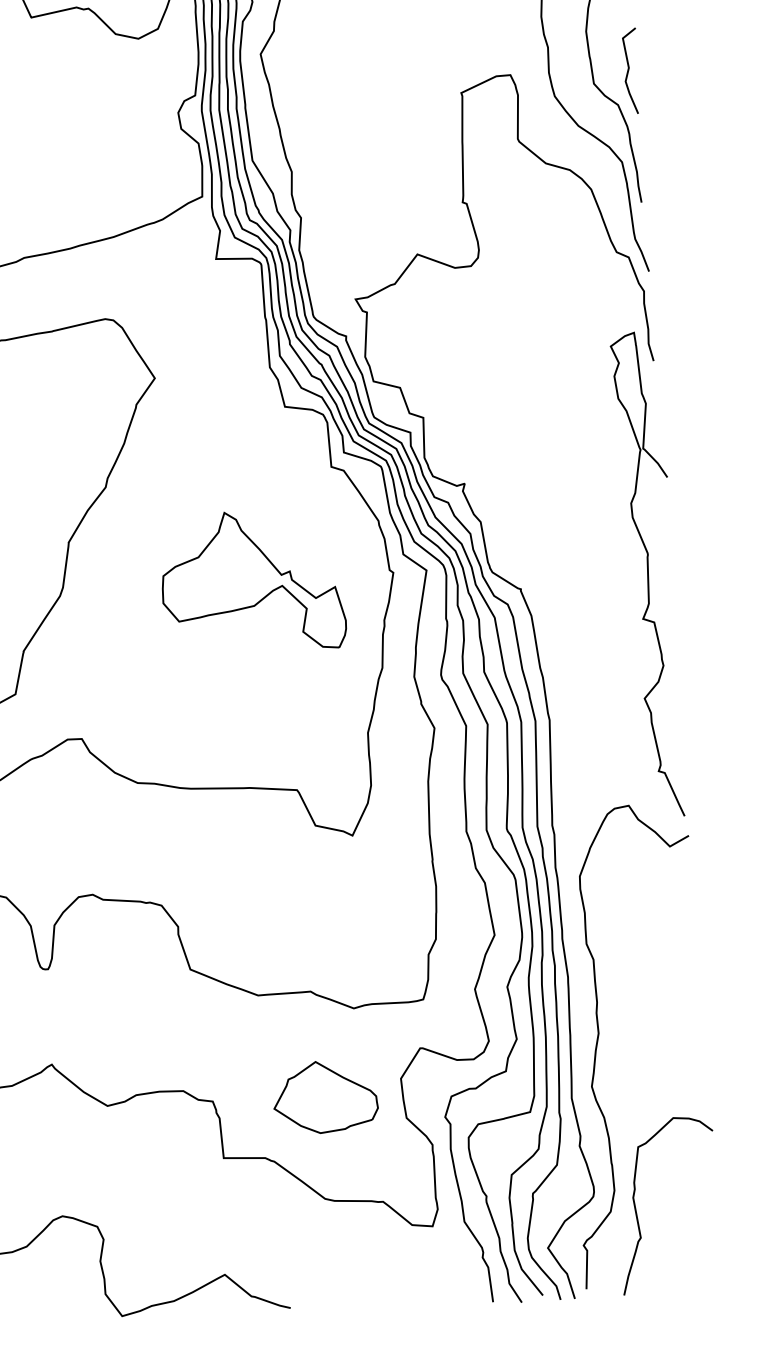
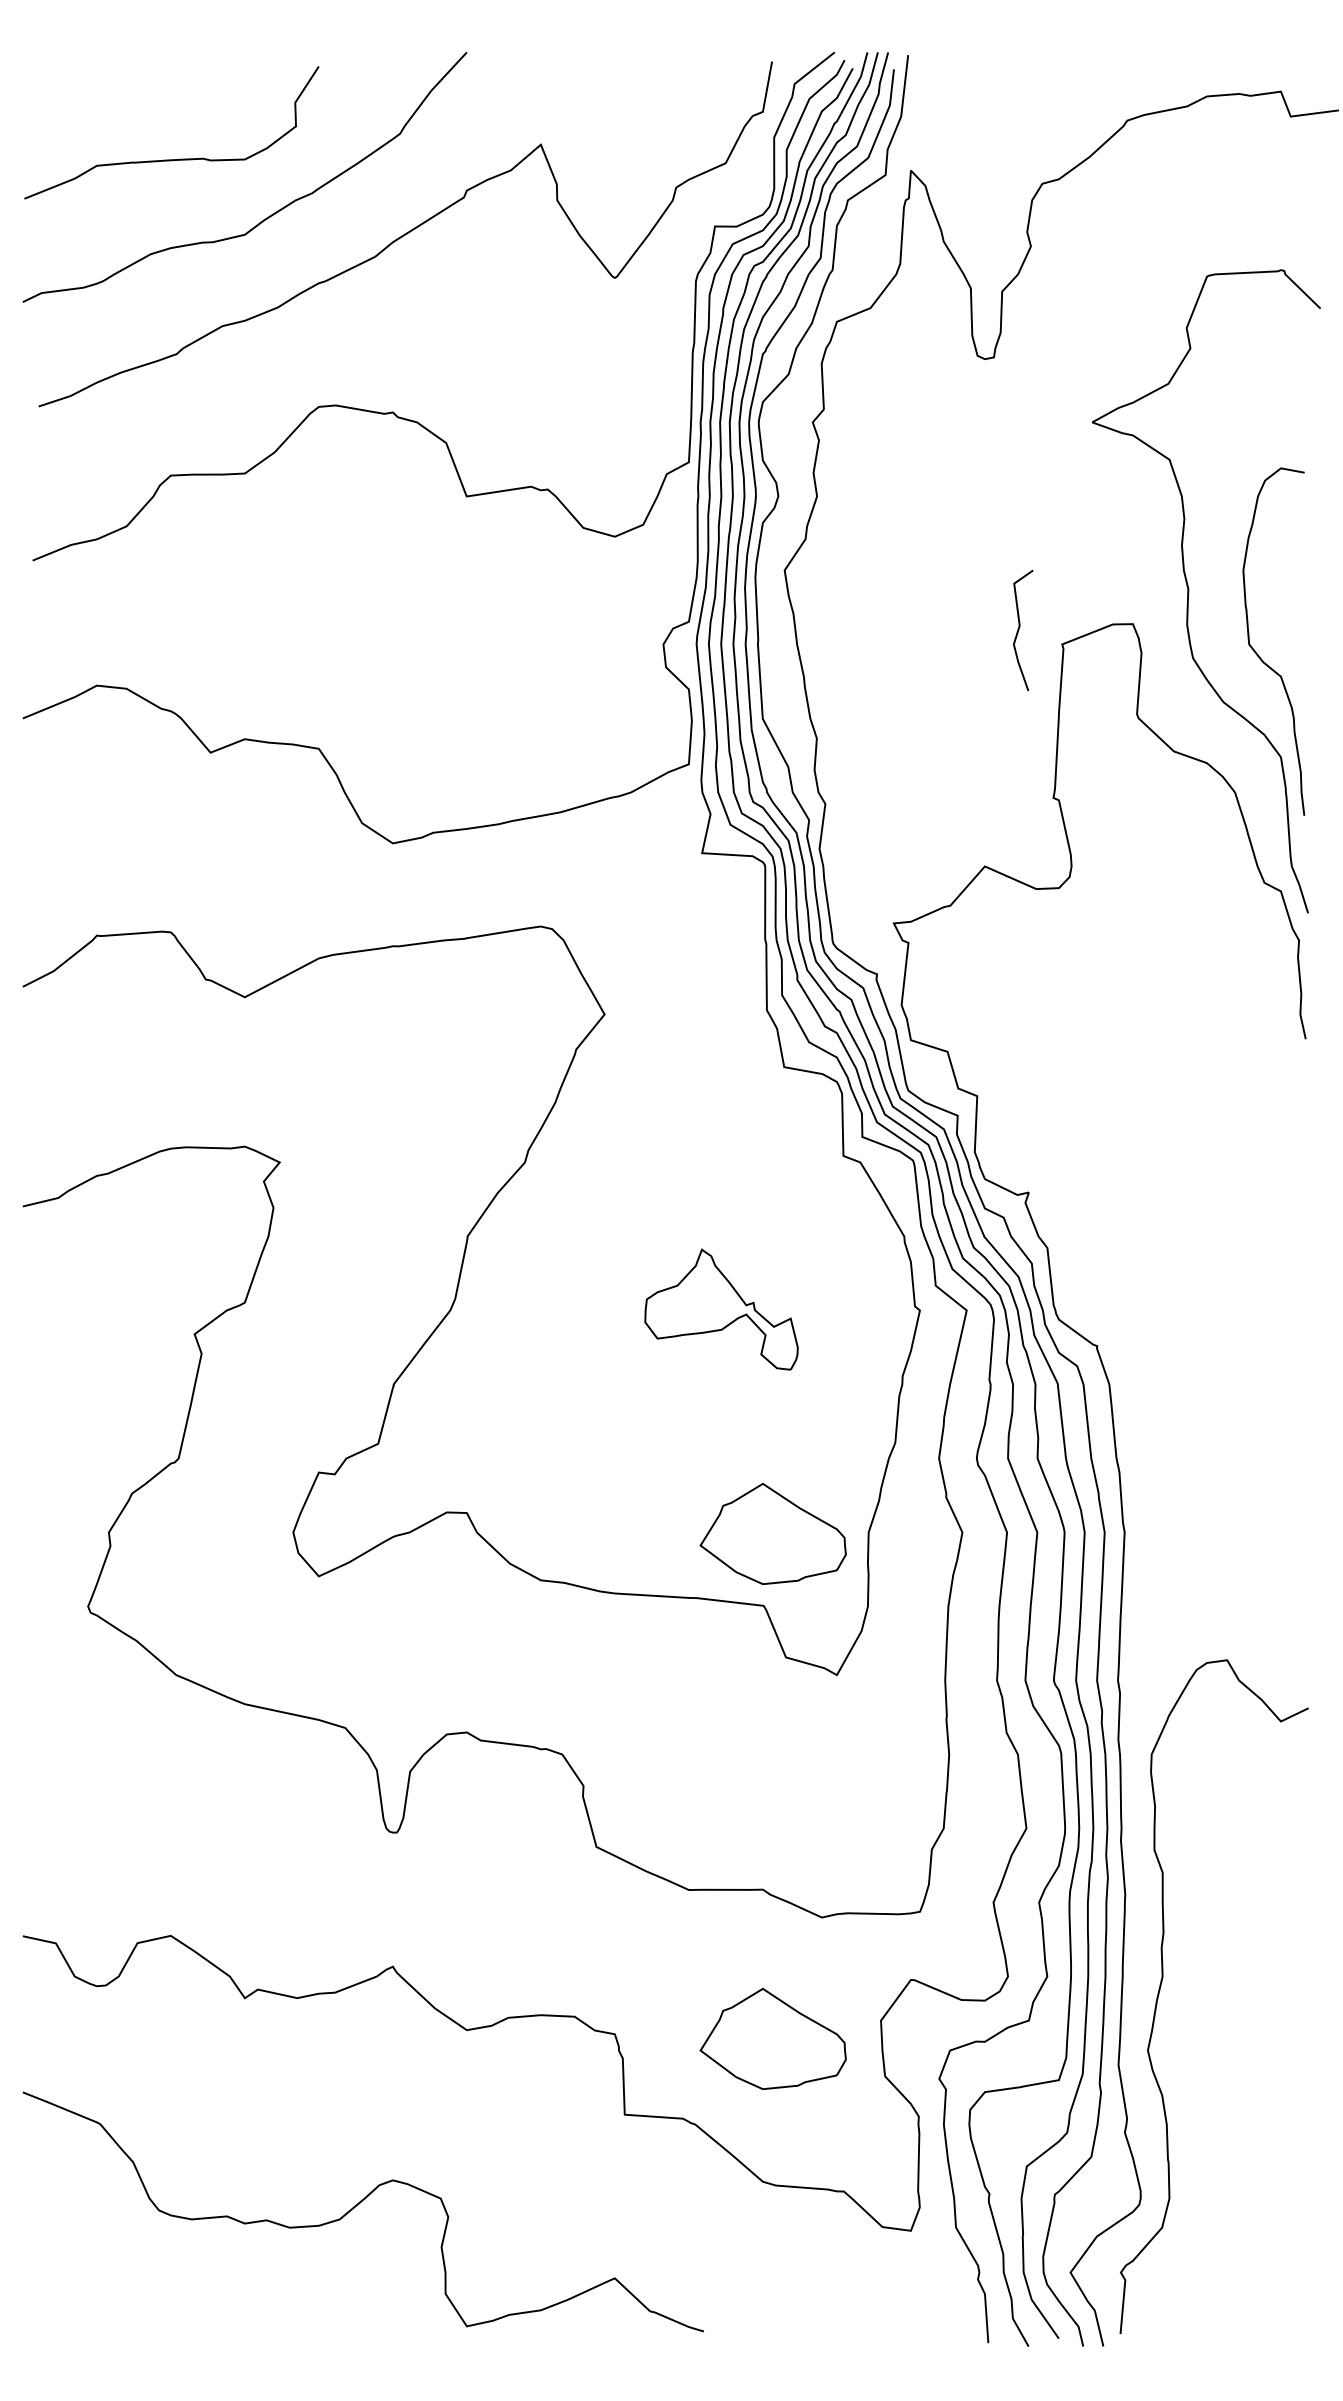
curve: (629, 69) -> (1020, 627), moved
curve: (648, 574) -> (1277, 1338), removed
part: (252, 581) -> (721, 1309), size x0.6
part: (299, 738) -> (772, 1533), added
curve: (636, 1210) -> (1198, 2228), removed

